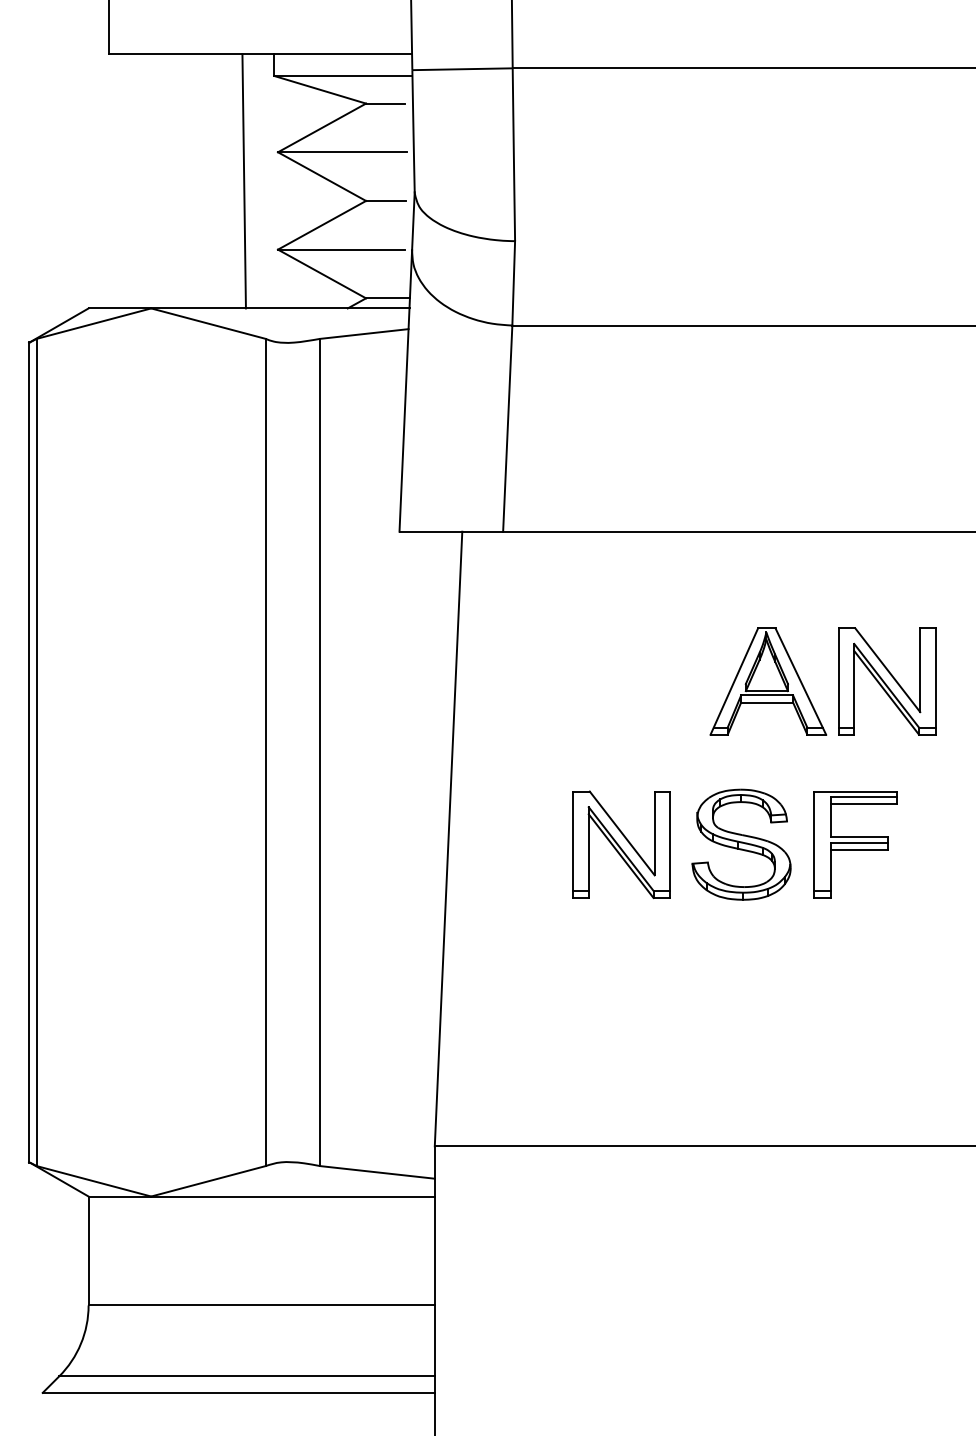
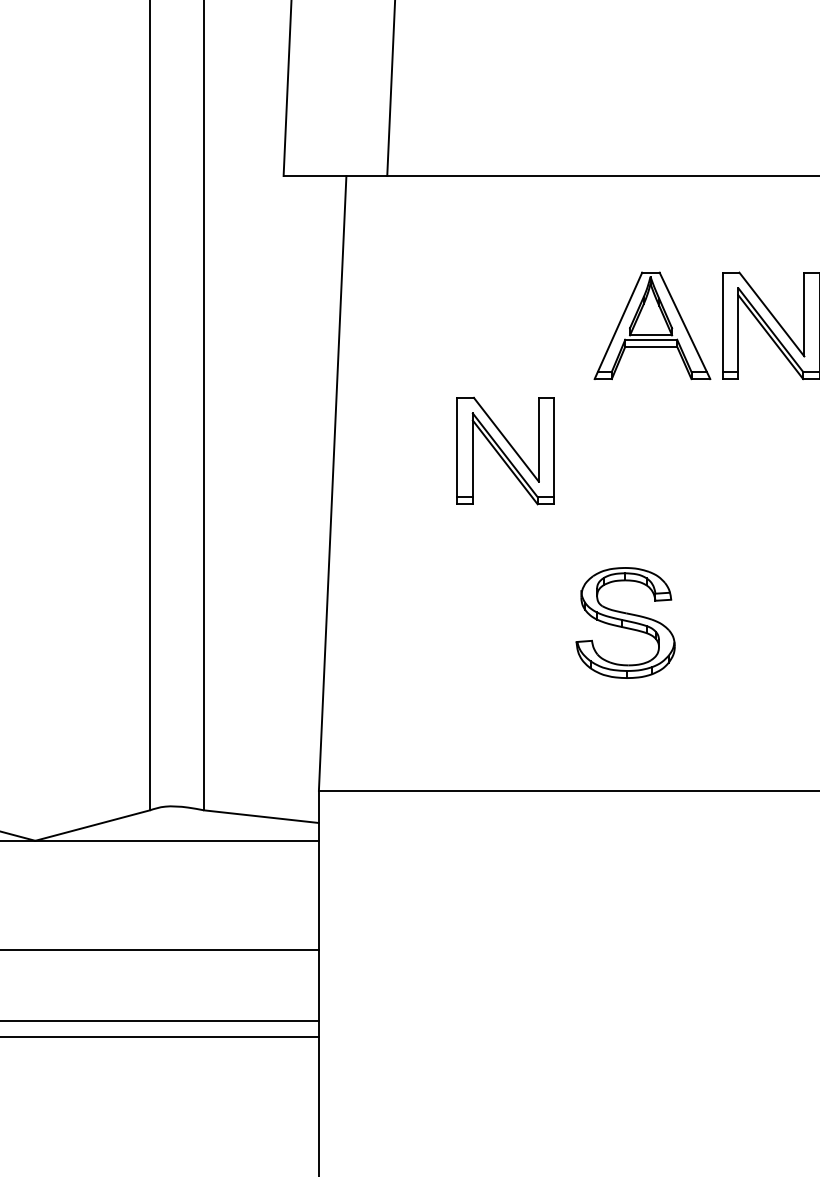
part: (621, 844) -> (505, 450), moved
part: (741, 844) -> (625, 622), moved
part: (855, 844) -> (739, 488), removed

